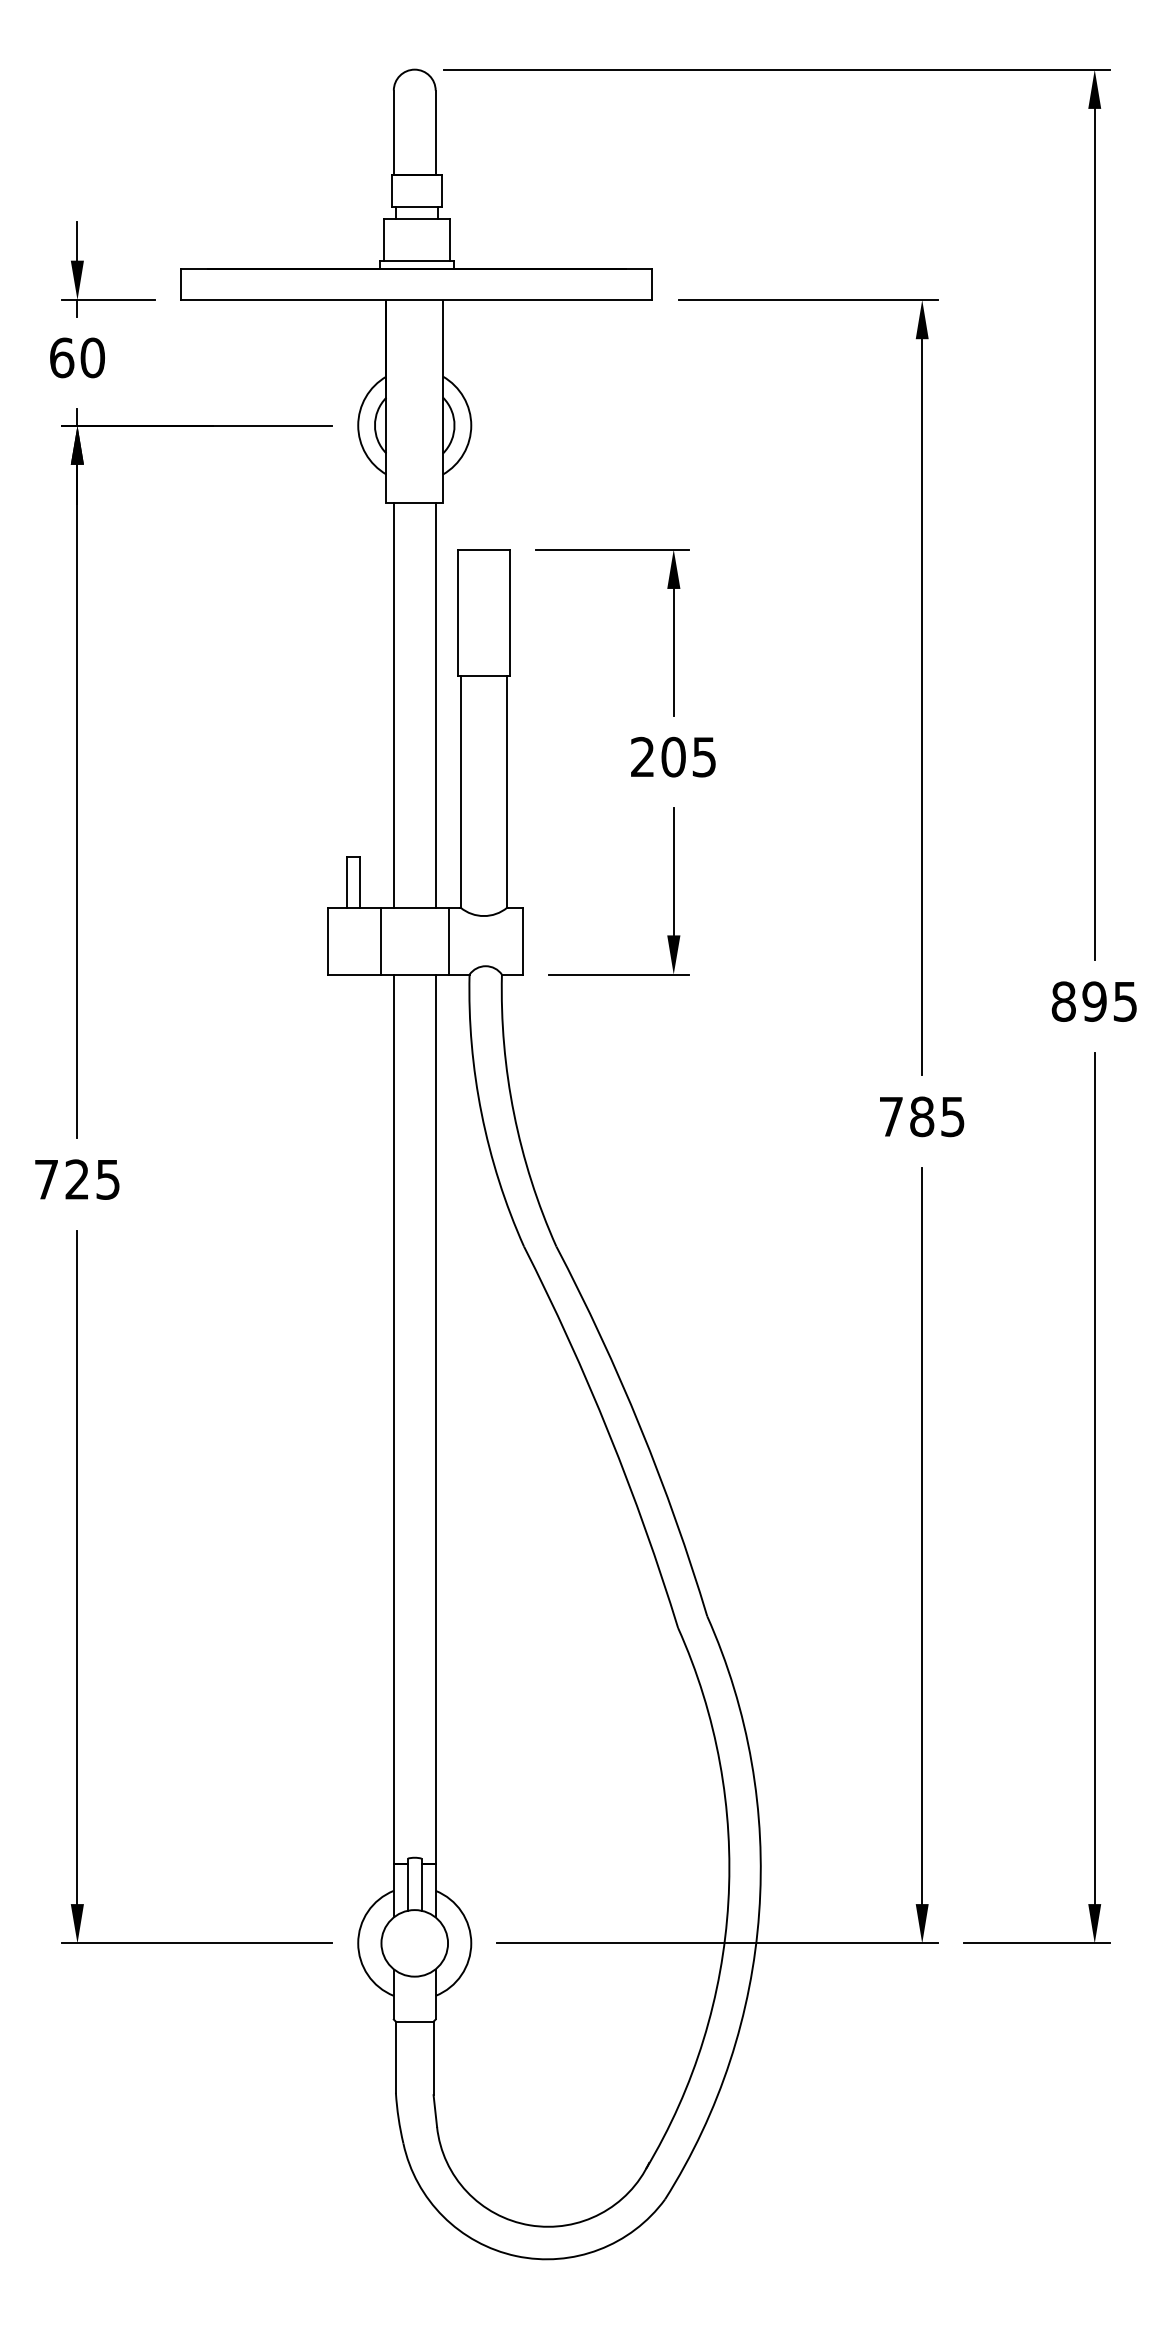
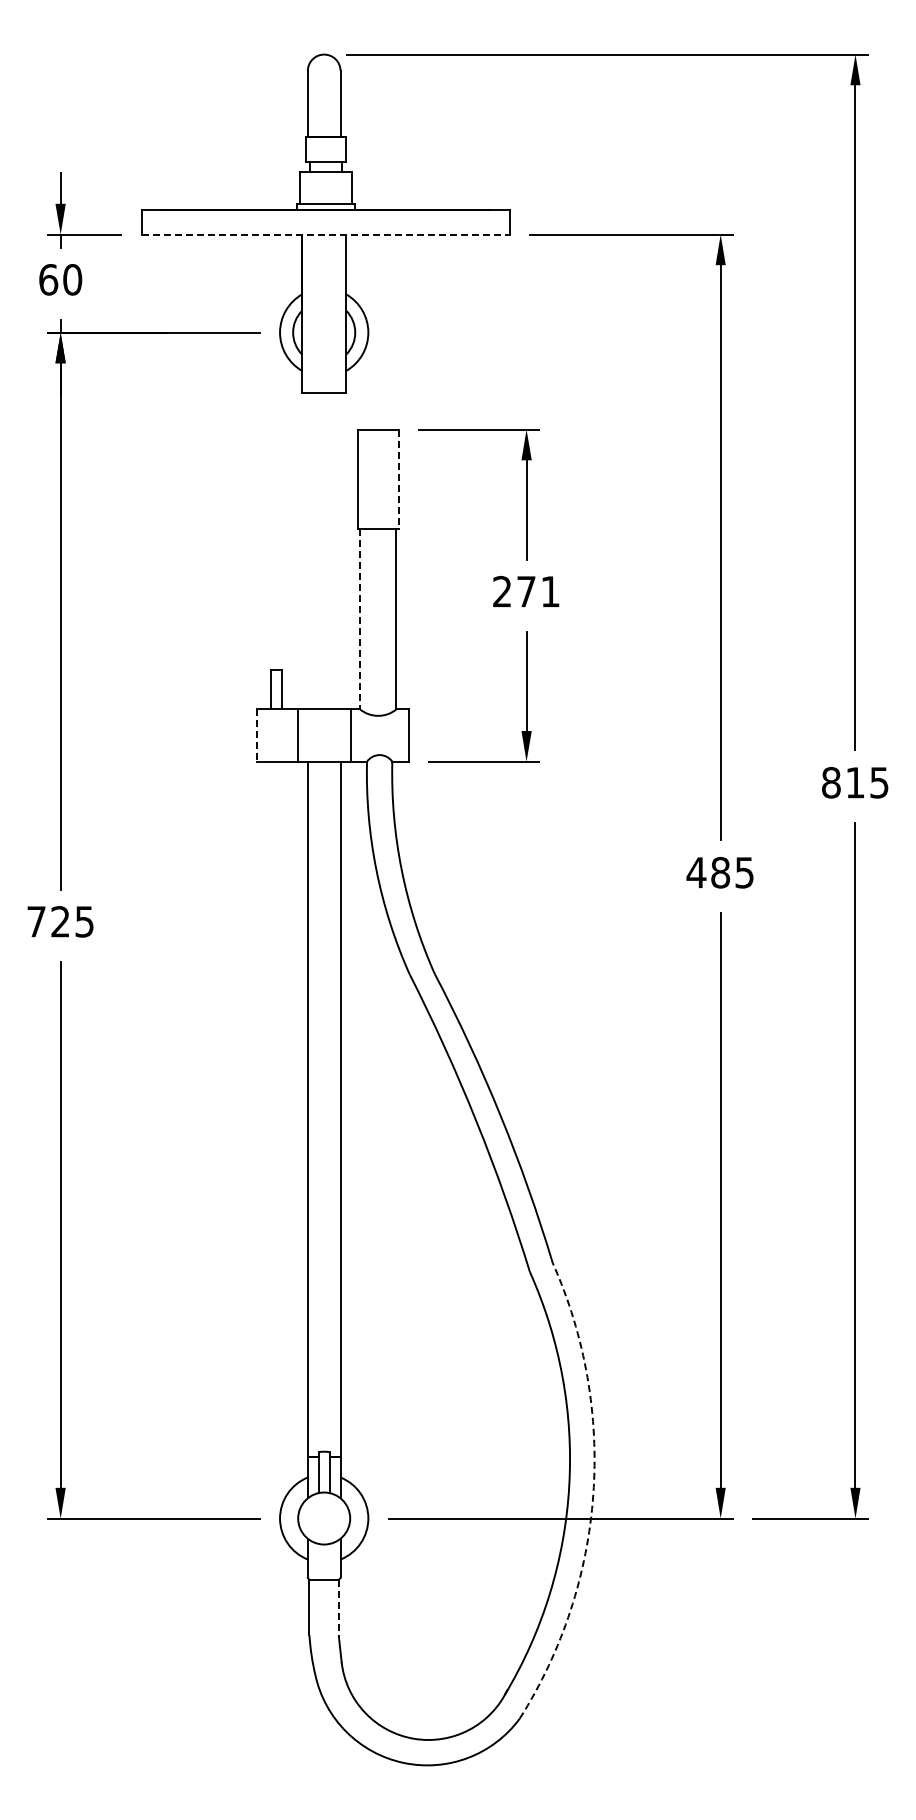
line: (417, 299) -> (326, 234), solid -> dashed
line: (509, 613) -> (398, 479), solid -> dashed
line: (393, 705) -> (307, 551), removed
line: (435, 705) -> (340, 551), removed
text: (689, 756) -> (538, 591), 205 -> 271
line: (461, 792) -> (360, 619), solid -> dashed
line: (328, 942) -> (256, 736), solid -> dashed
text: (1093, 1001) -> (854, 782), 895 -> 815
text: (891, 1116) -> (696, 872), 785 -> 485
arc: (759, 1912) -> (593, 1494), solid -> dashed
line: (433, 2058) -> (338, 1608), solid -> dashed

